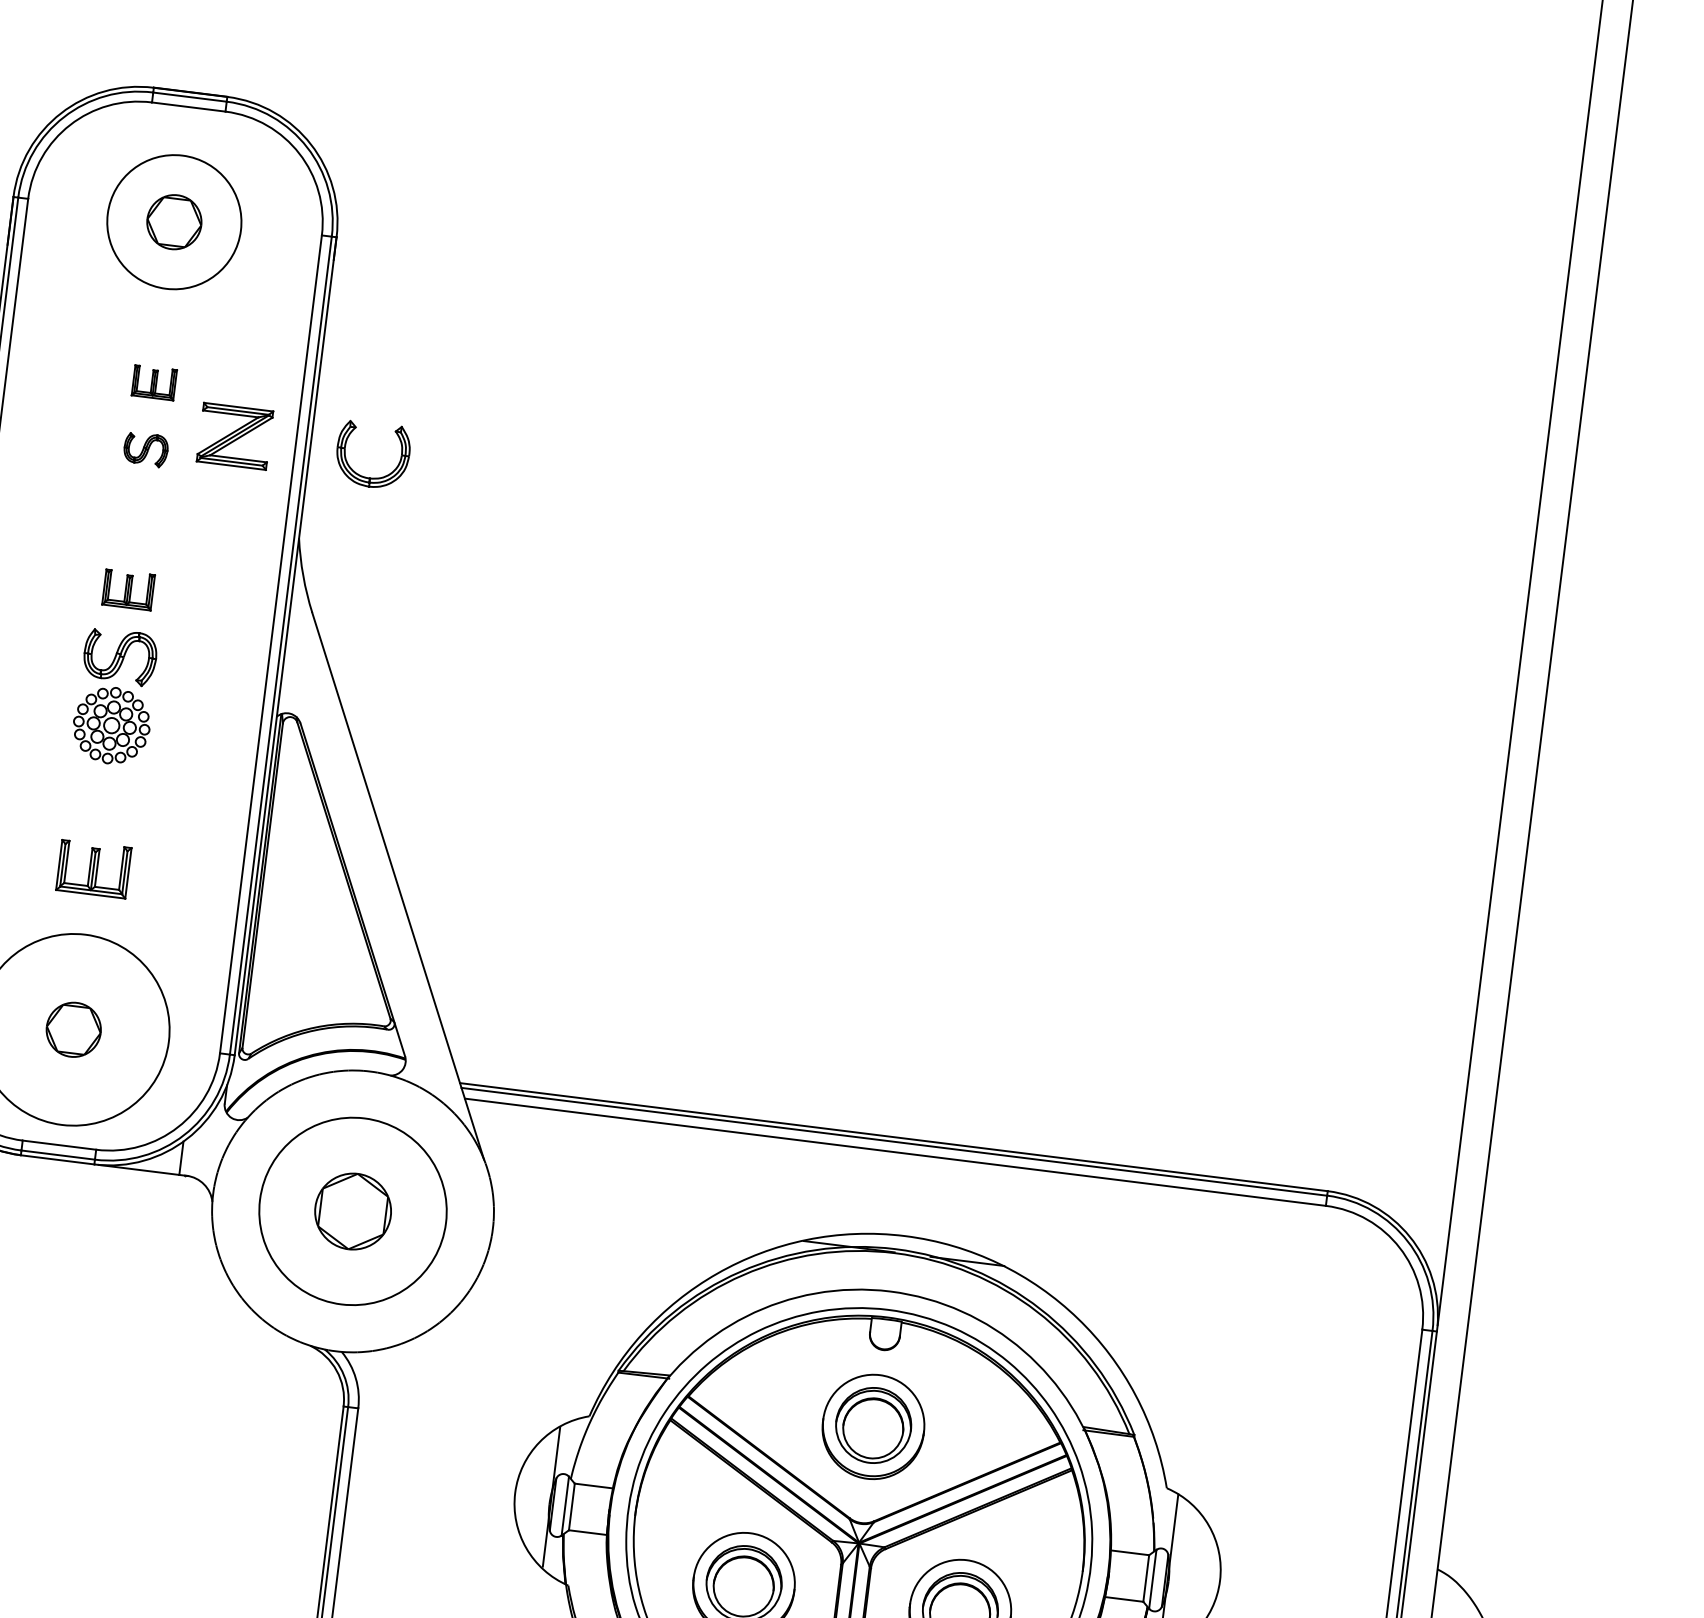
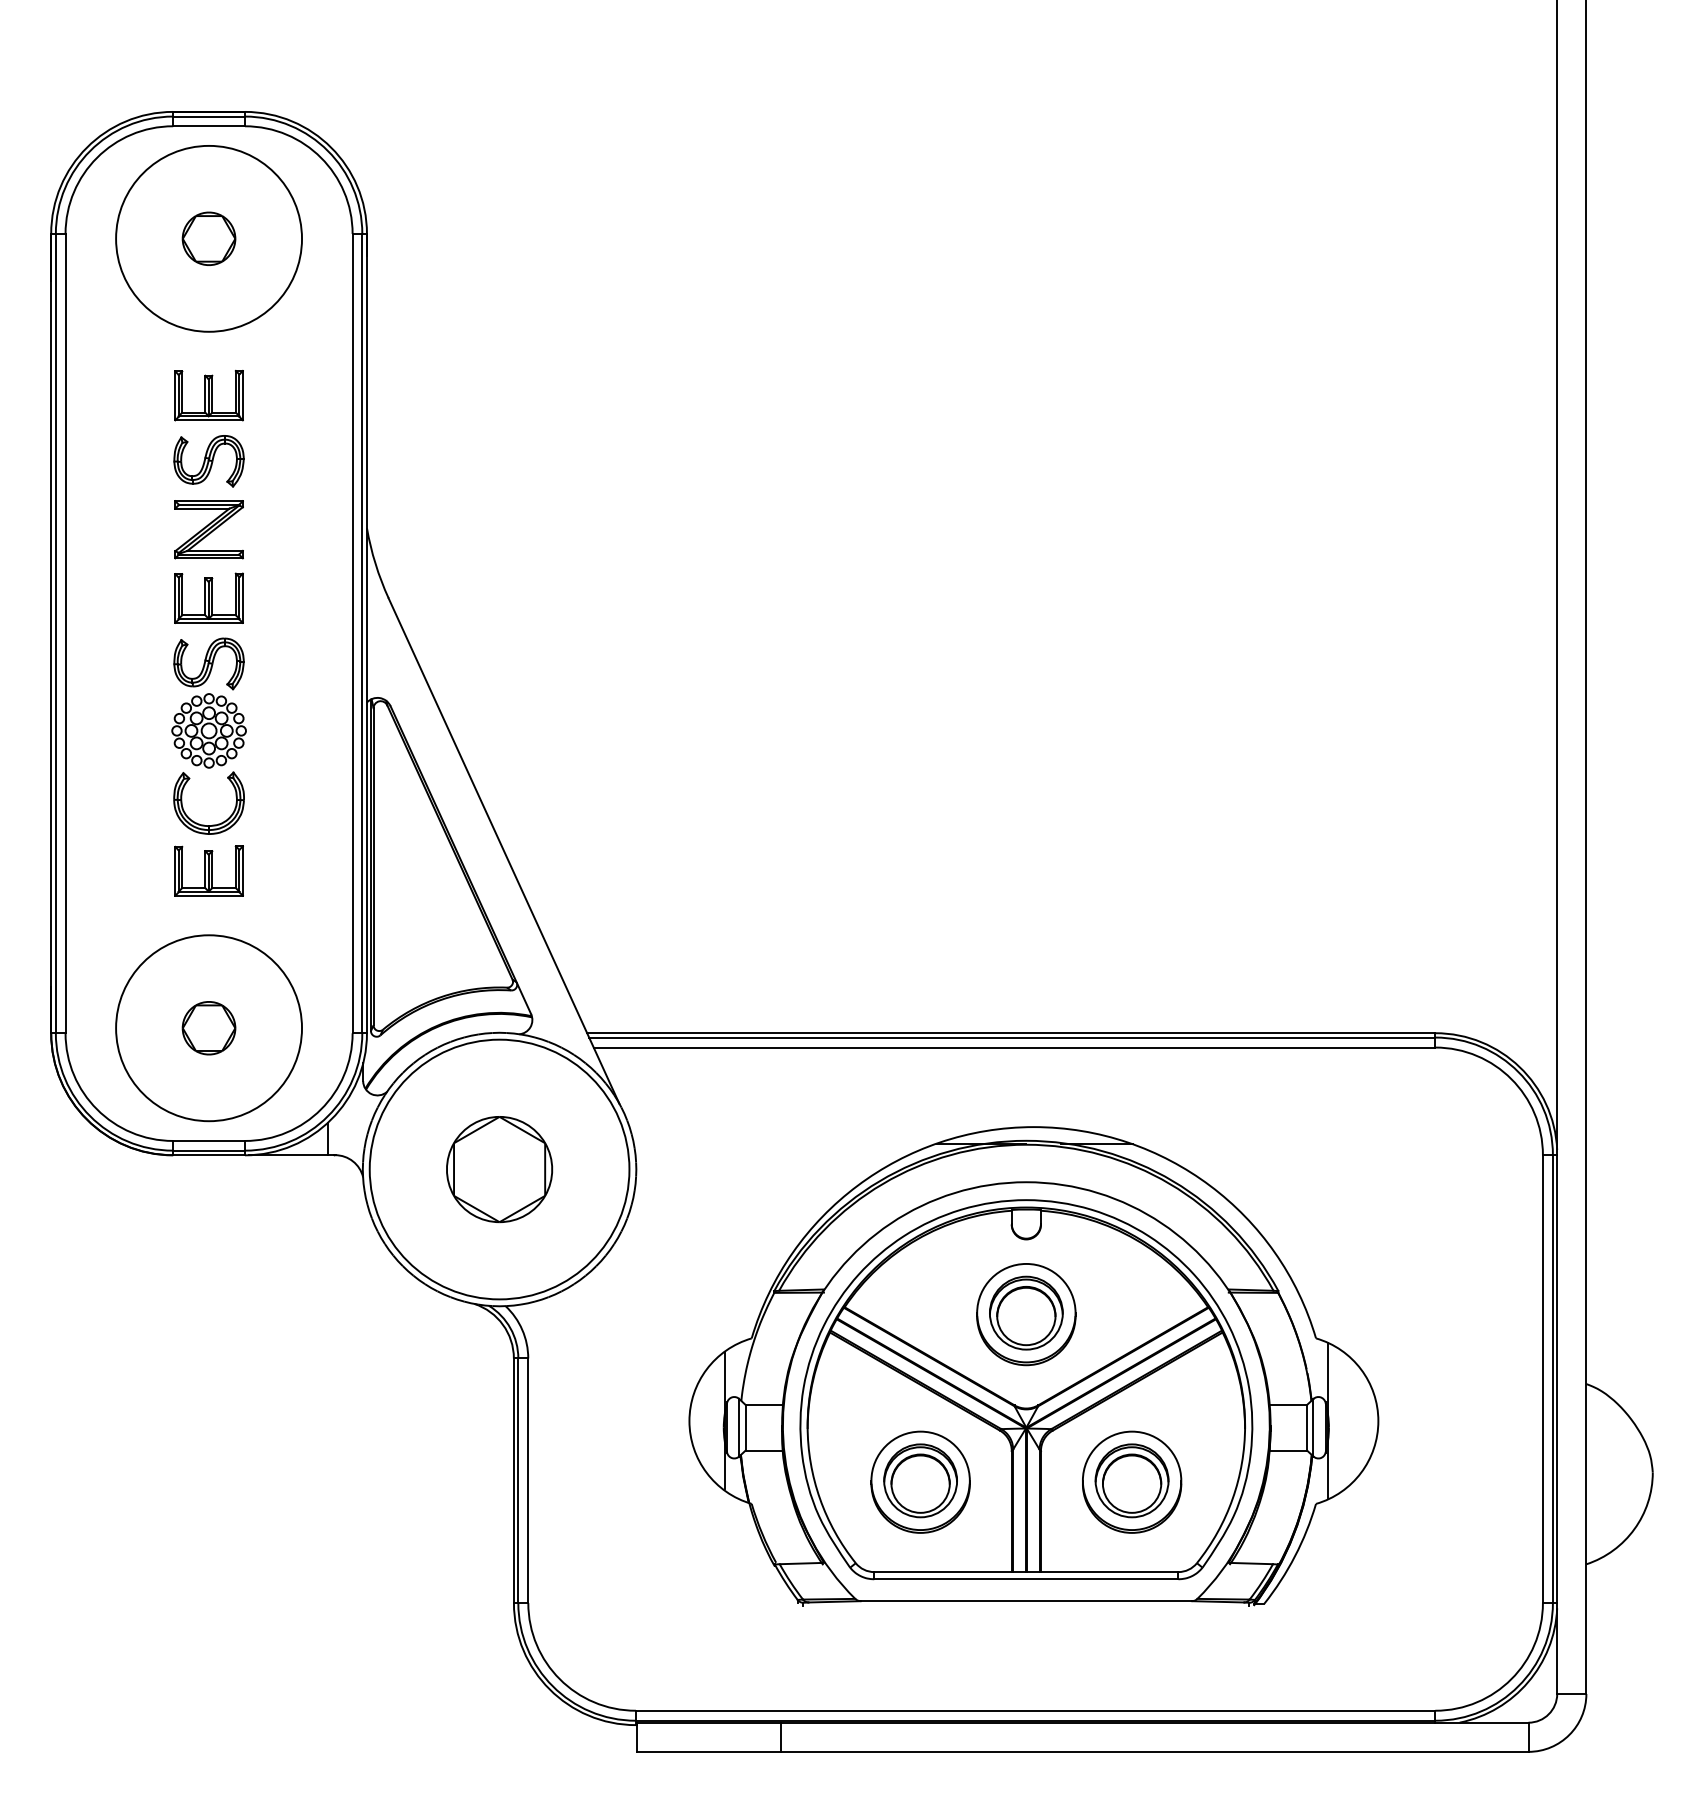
circle: (174, 221) -> (209, 238), size x1.43
part: (153, 382) -> (208, 395), size x1.67
part: (234, 436) -> (208, 529), moved
part: (145, 449) -> (208, 461), size x1.67
part: (365, 476) -> (204, 824), moved
part: (128, 589) -> (208, 597), size x1.43
circle: (352, 1211) -> (499, 1169), size x1.43
part: (352, 1211) -> (499, 1169), size x1.43

